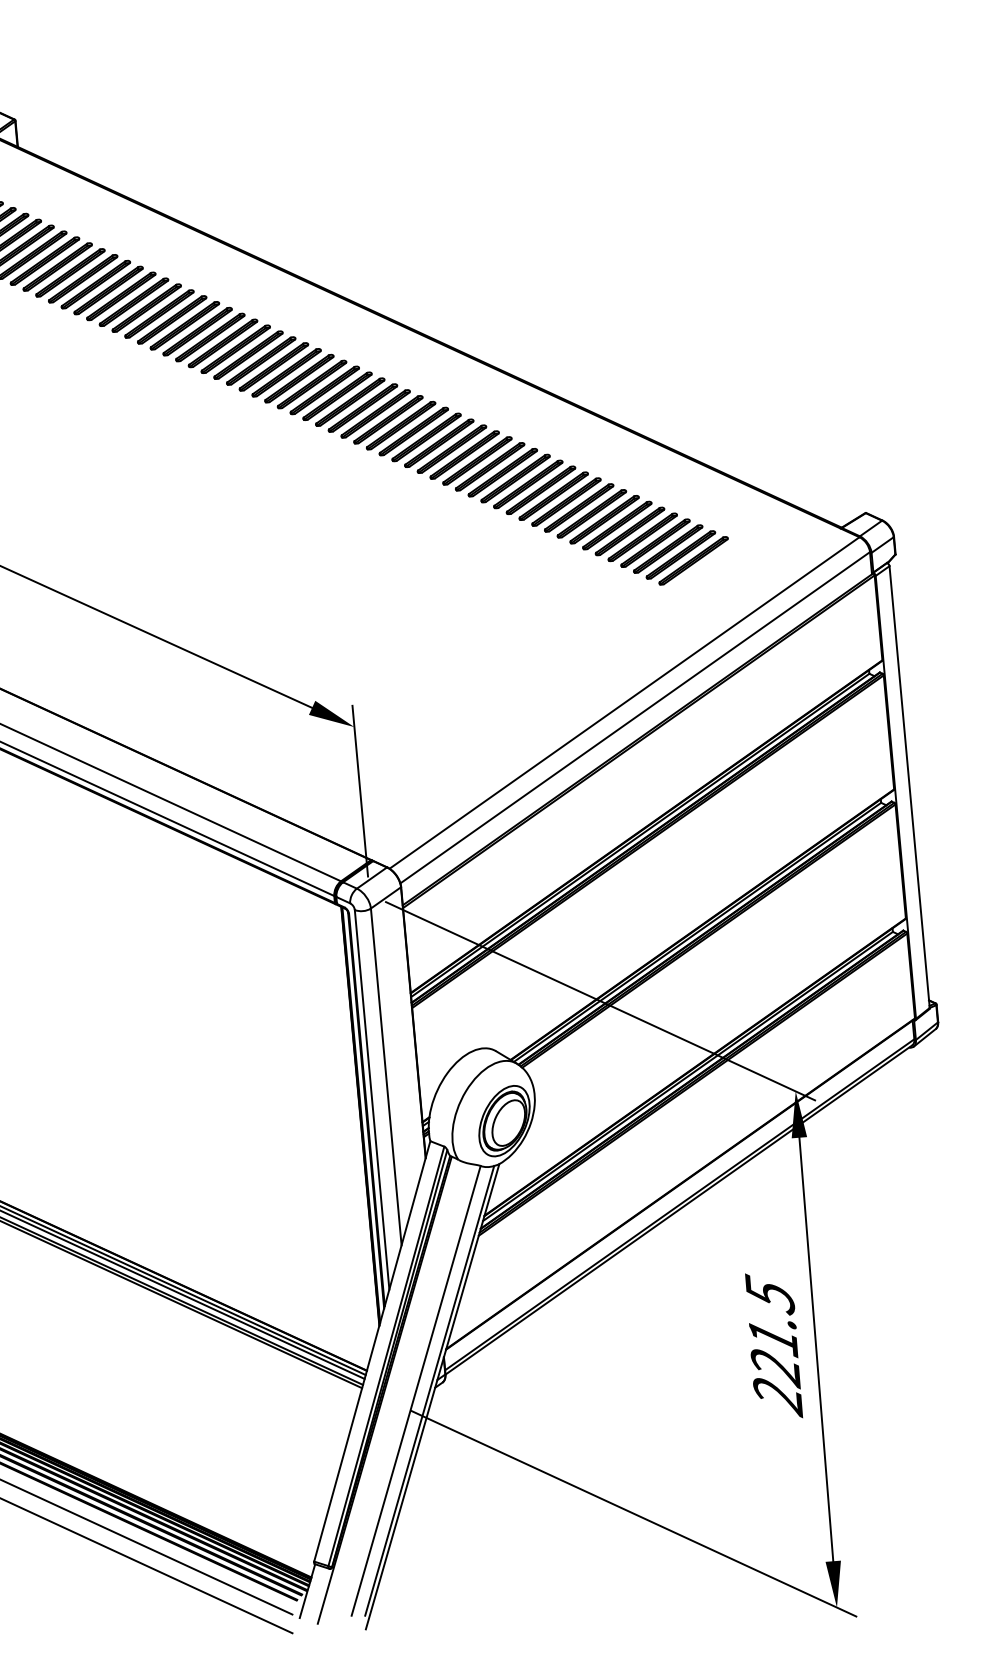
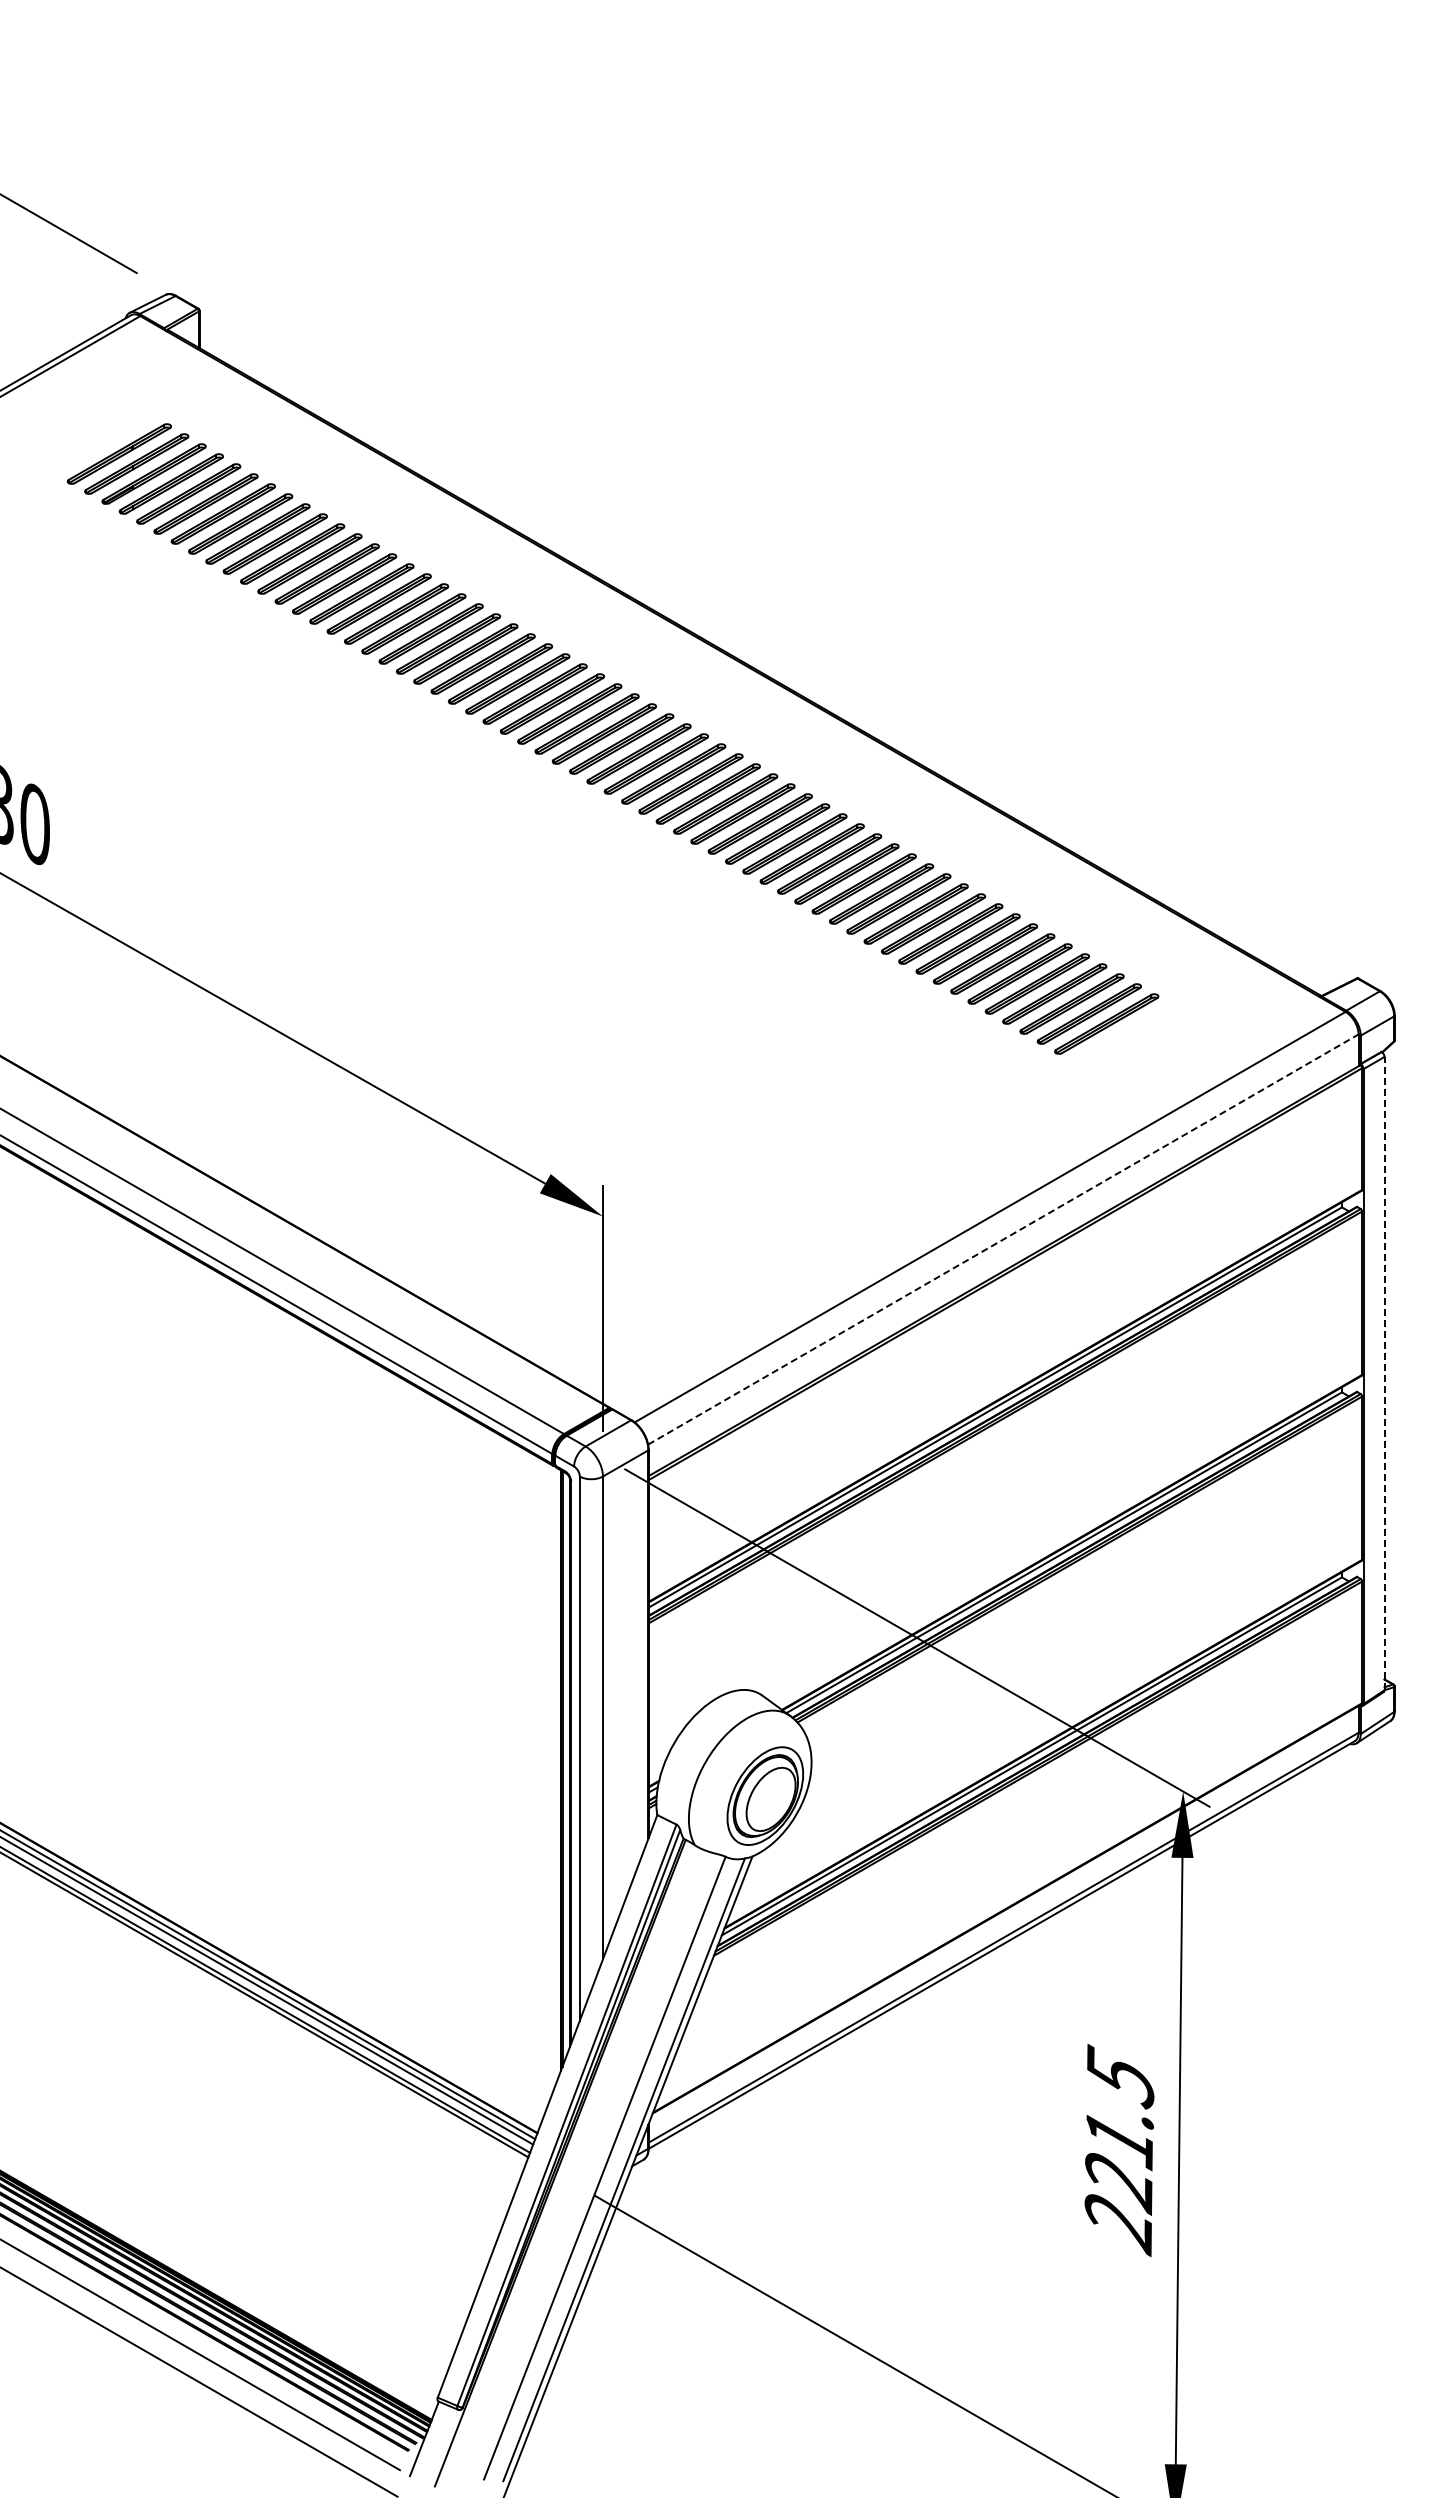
line: (635, 717) -> (1003, 1239), solid -> dashed
line: (909, 786) -> (1384, 1373), solid -> dashed

